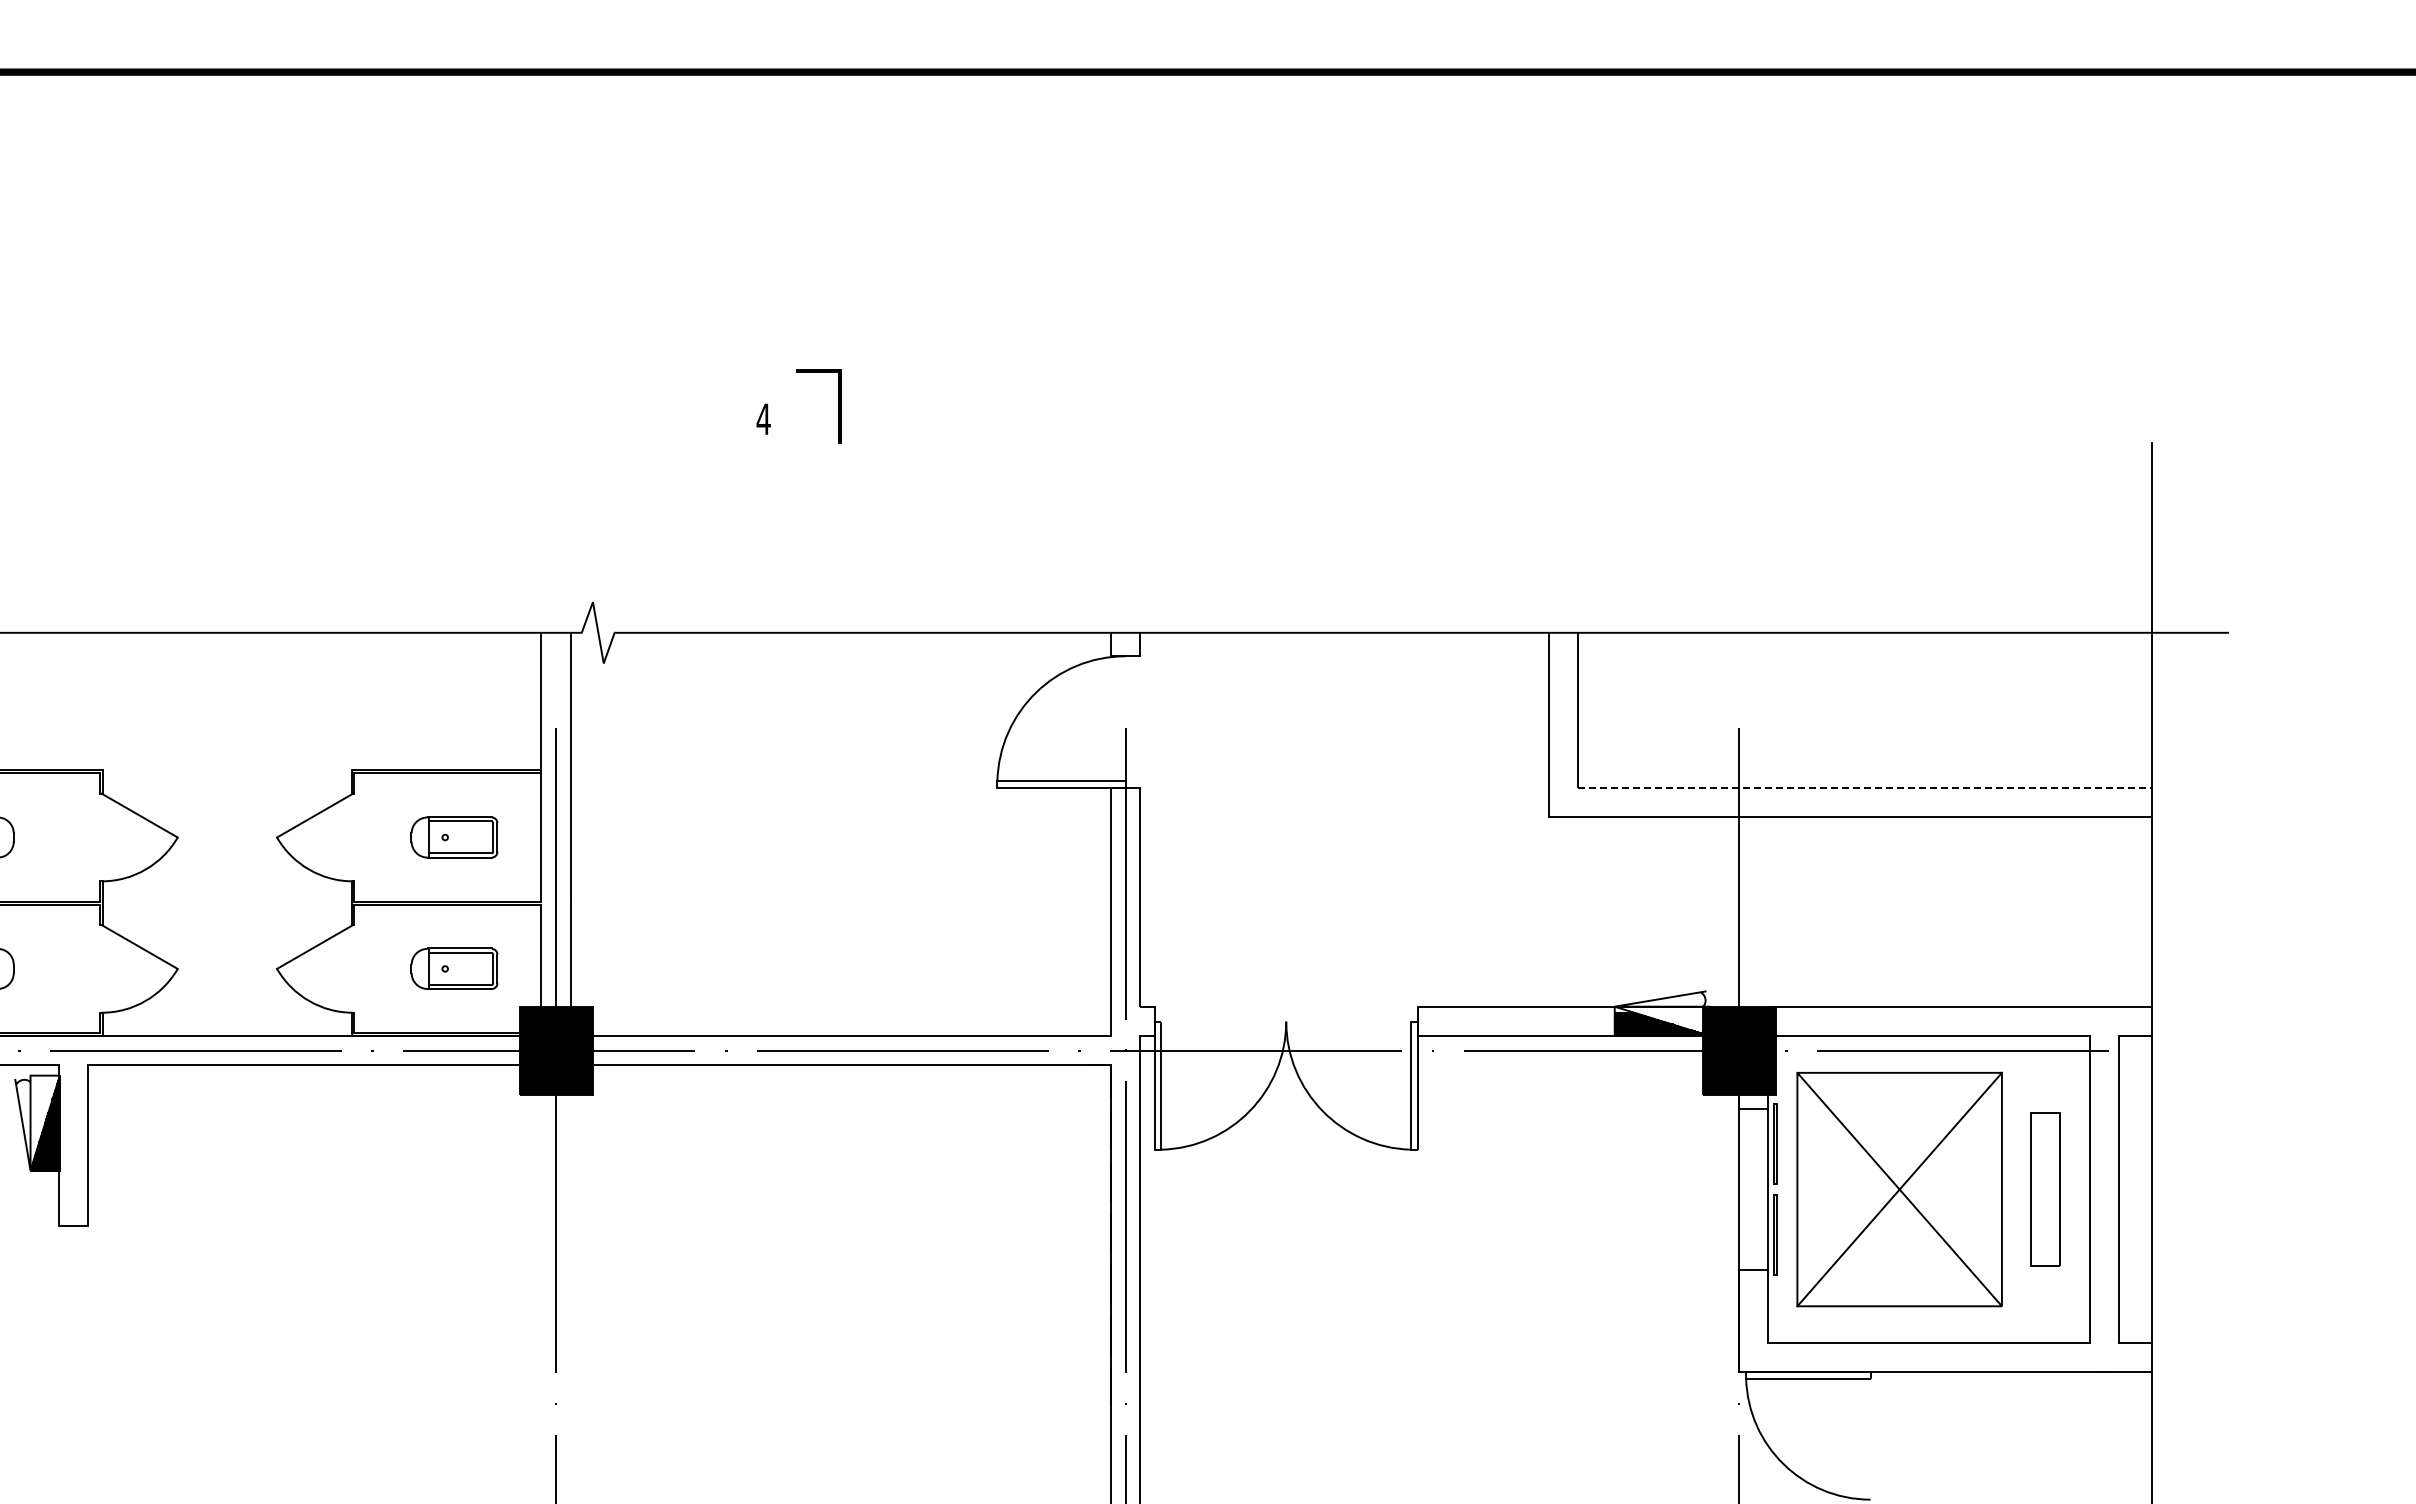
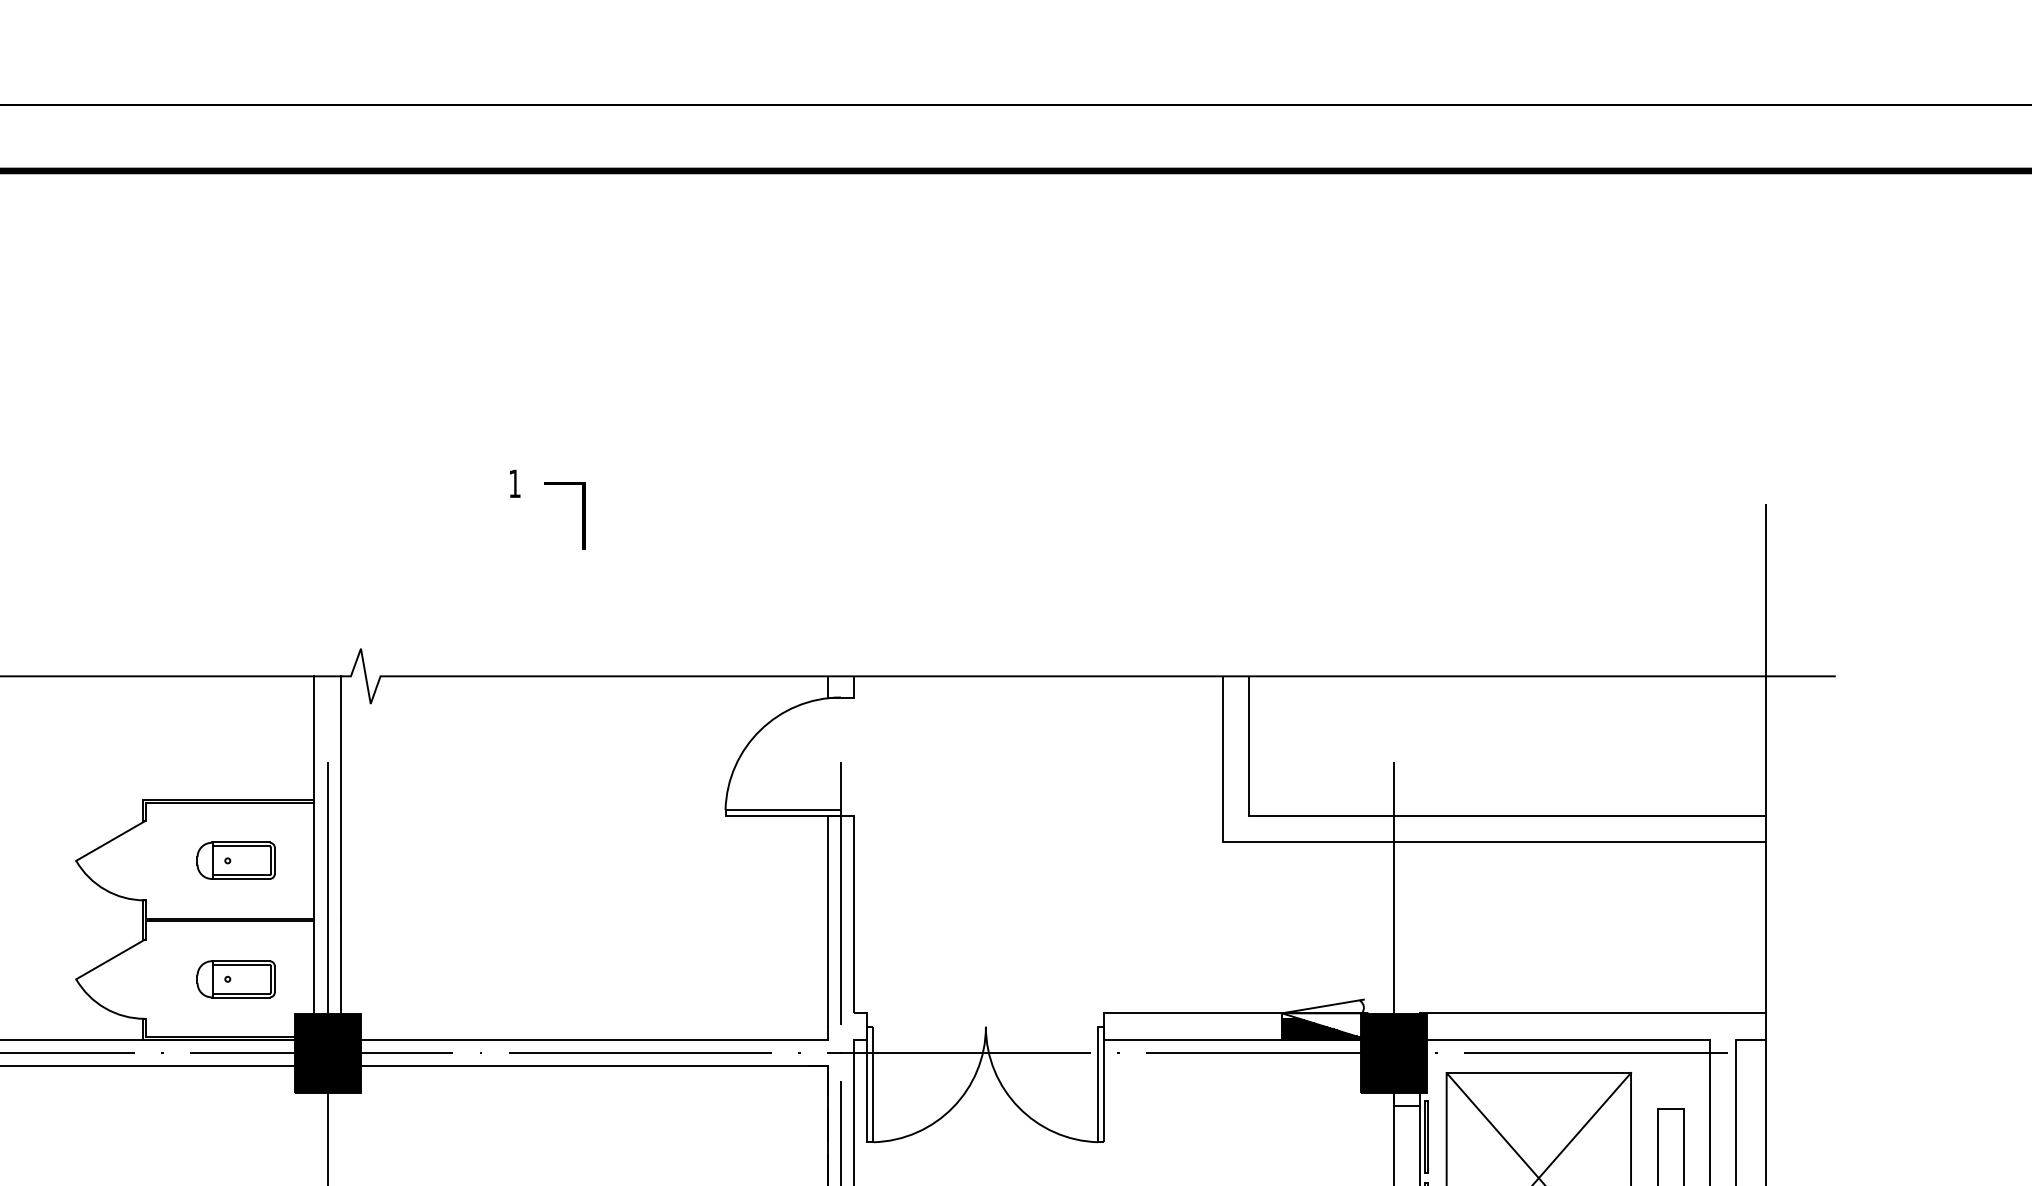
line: (838, 406) -> (582, 515), moved
text: (763, 418) -> (514, 483), 4 -> 1
line: (1865, 787) -> (1508, 815), dashed -> solid

